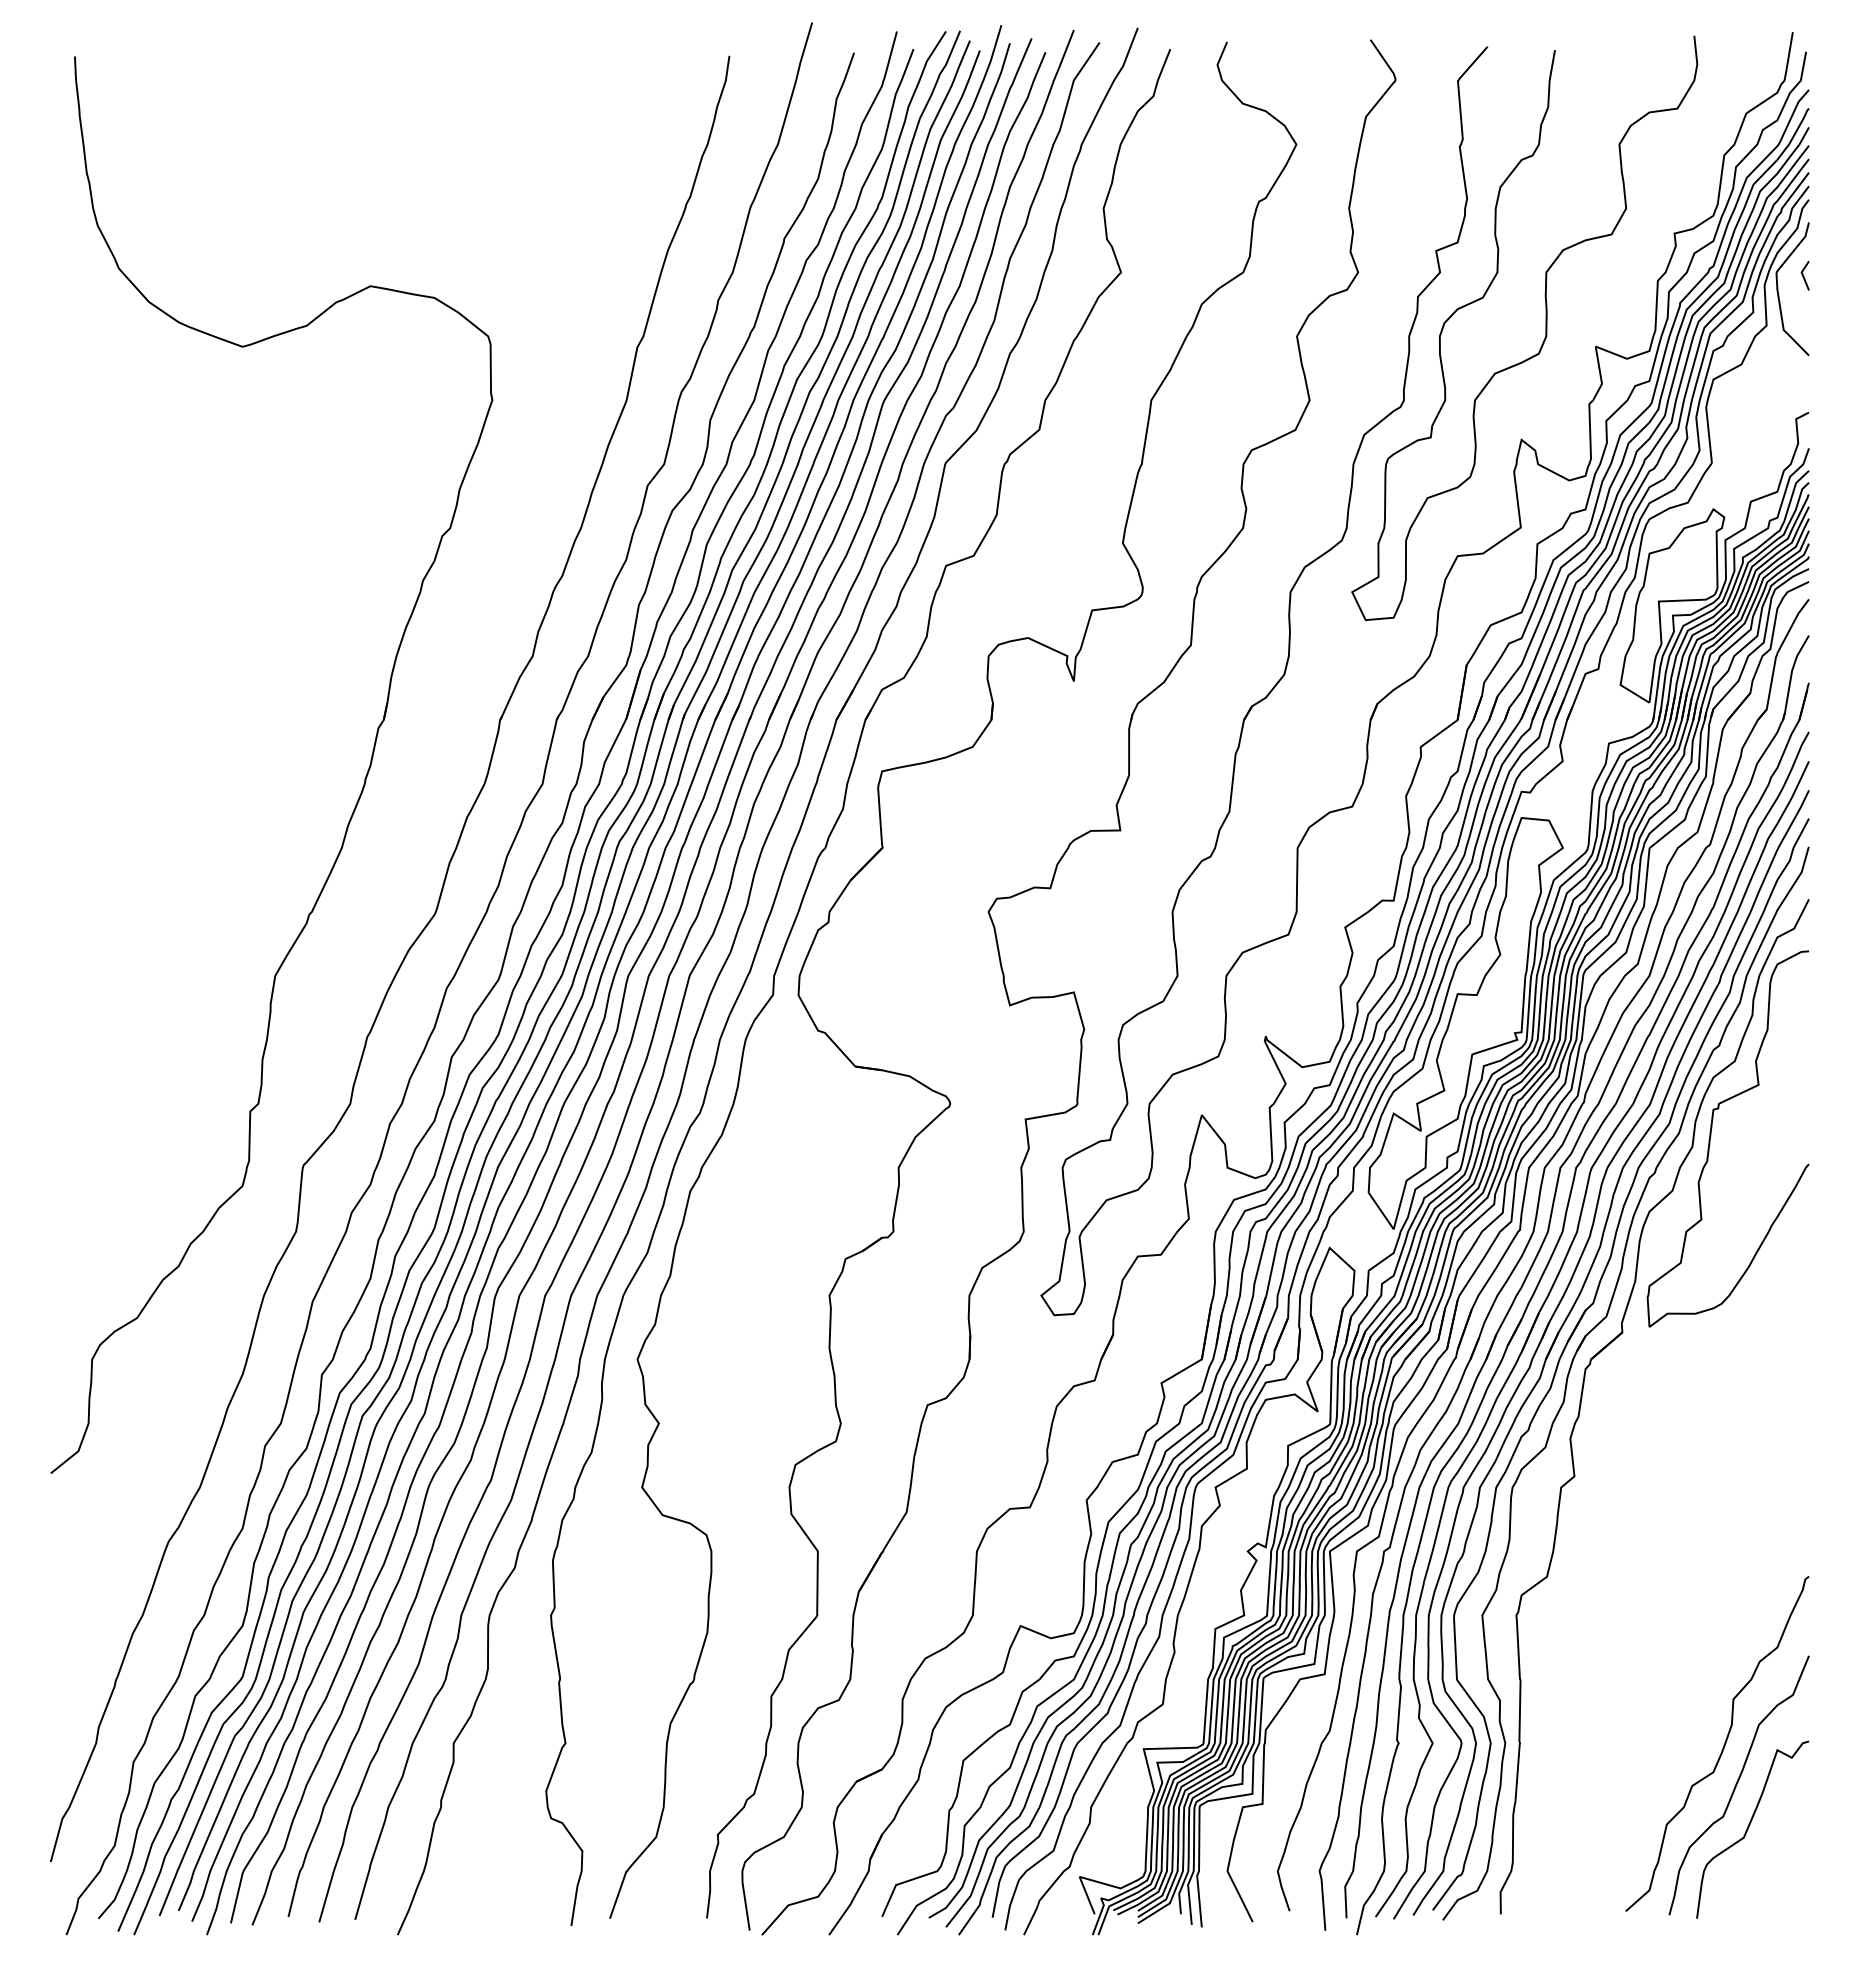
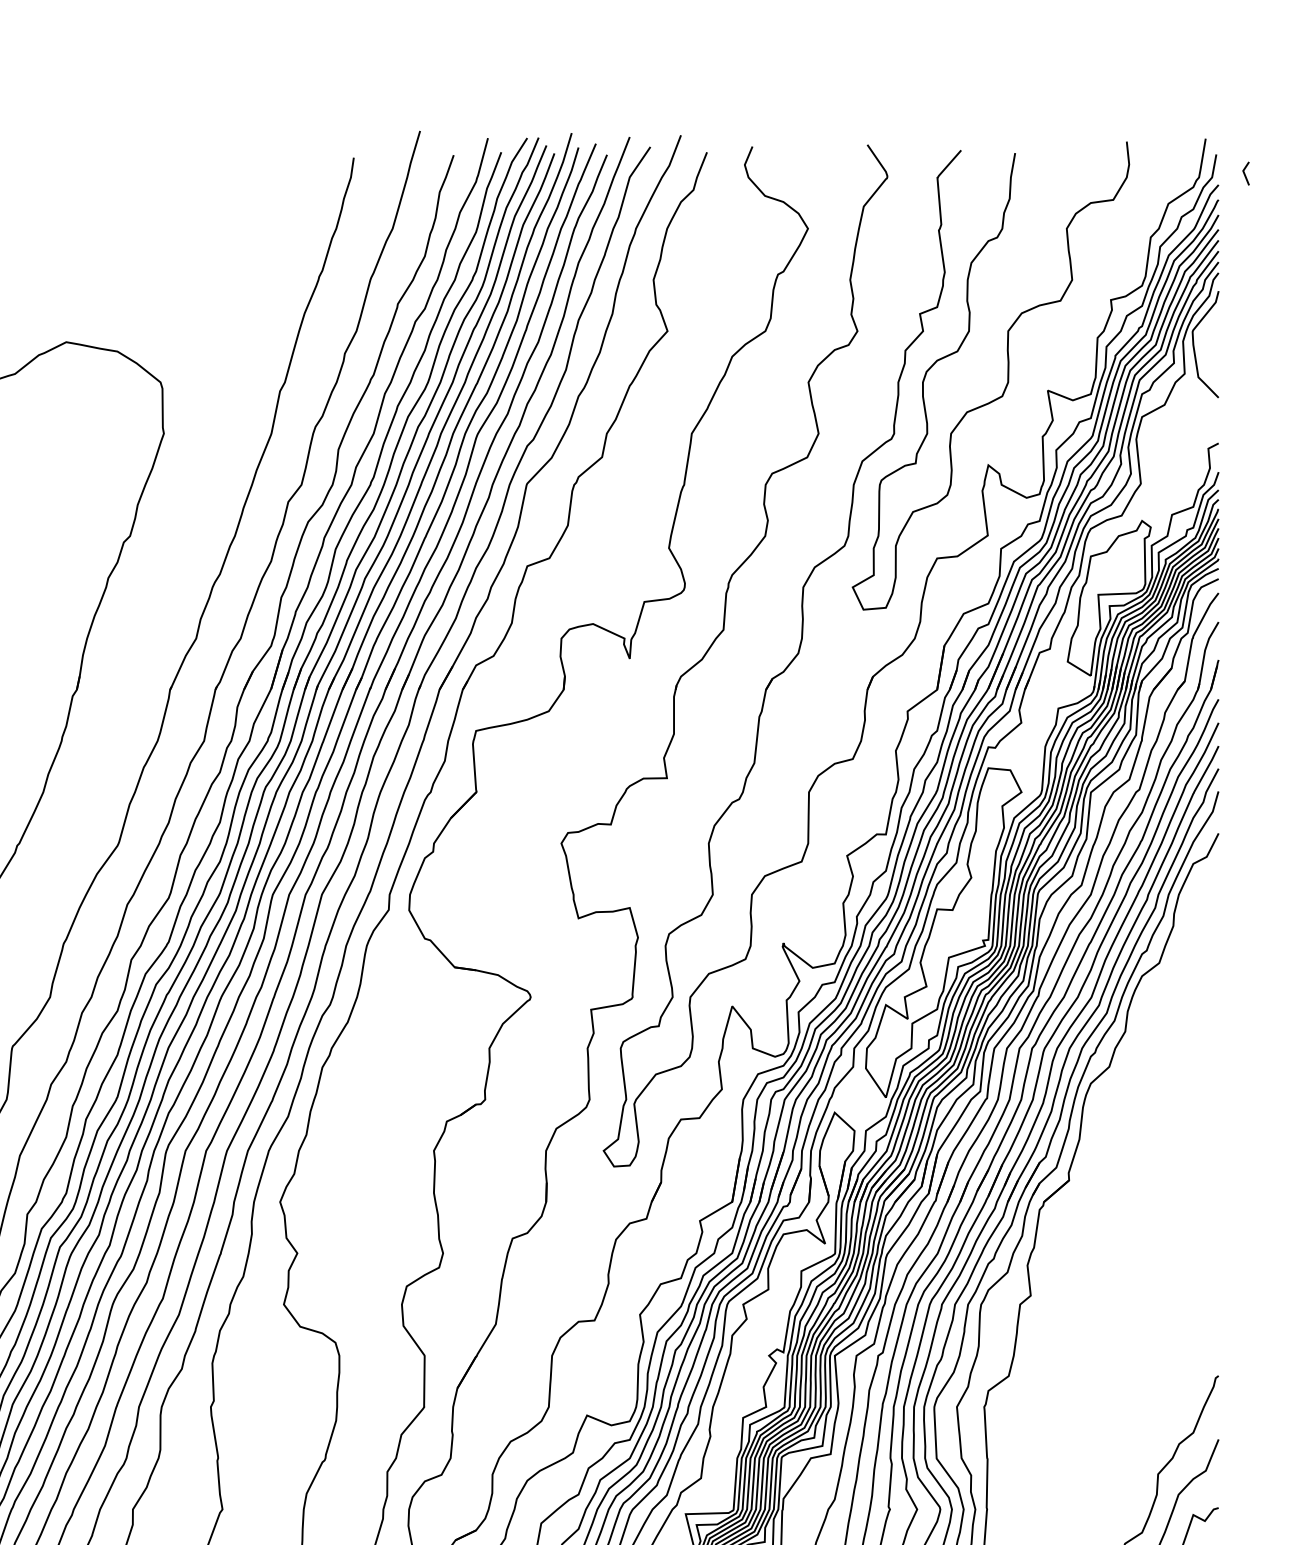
line: (1803, 275) -> (1244, 173), moved
curve: (1711, 1136) -> (1140, 1023), removed

